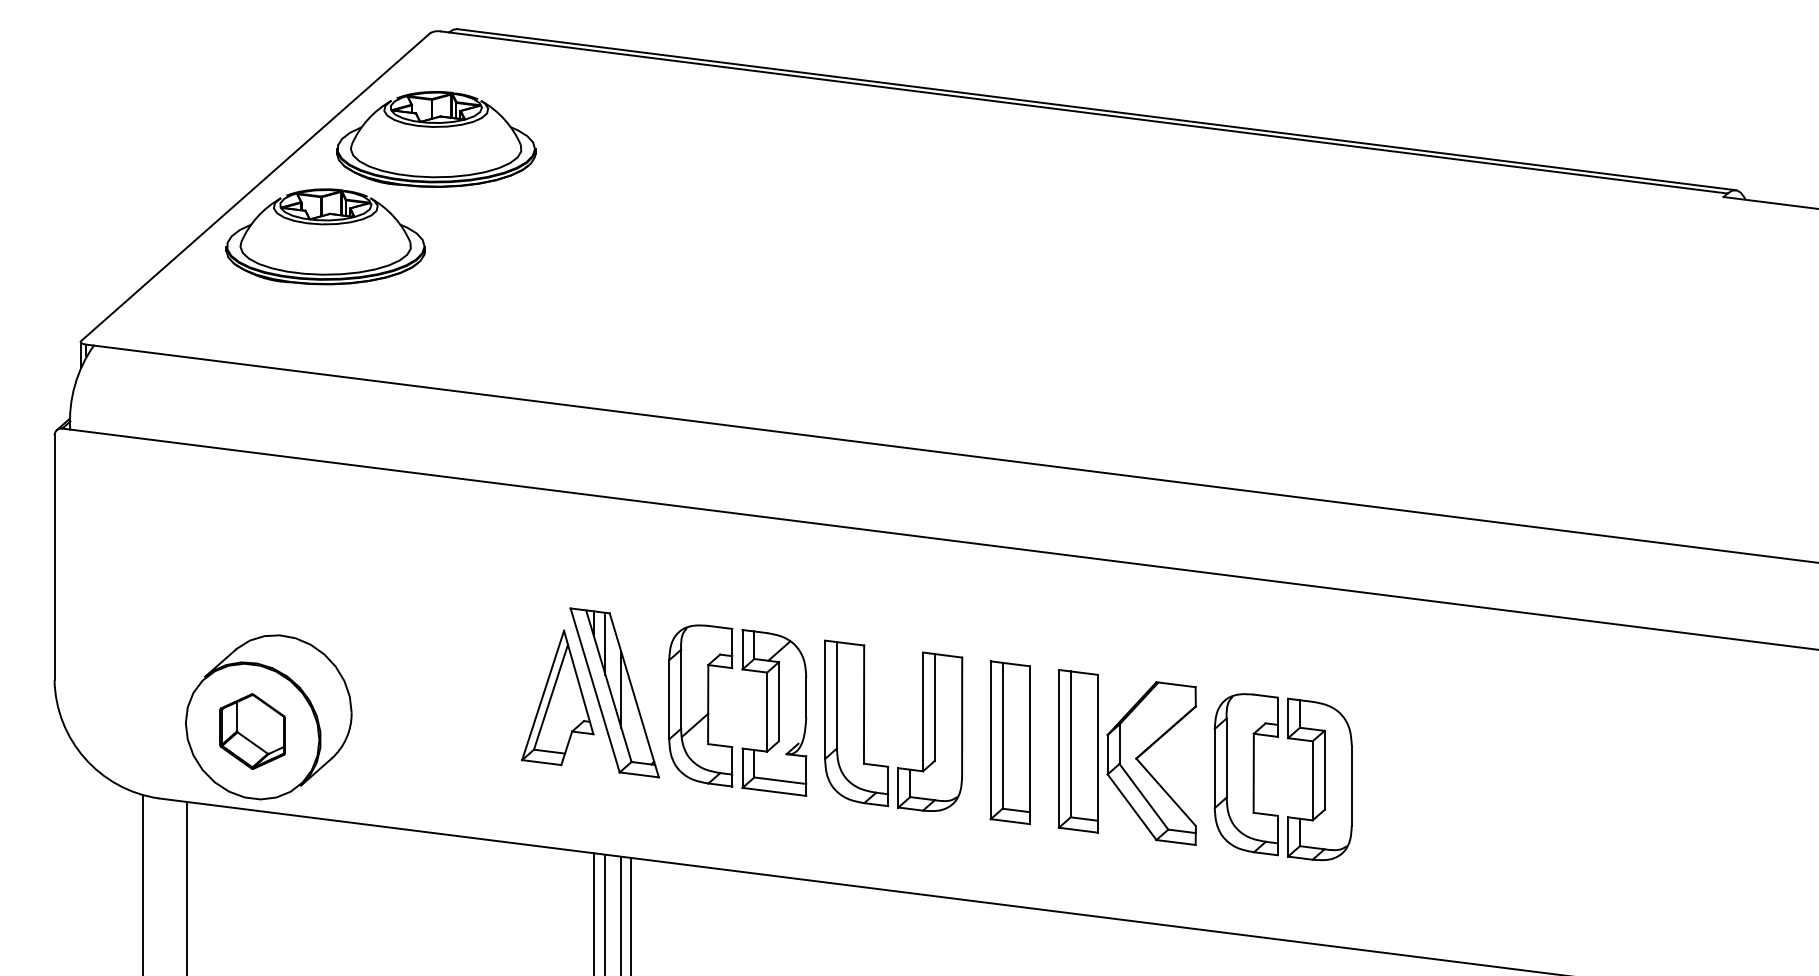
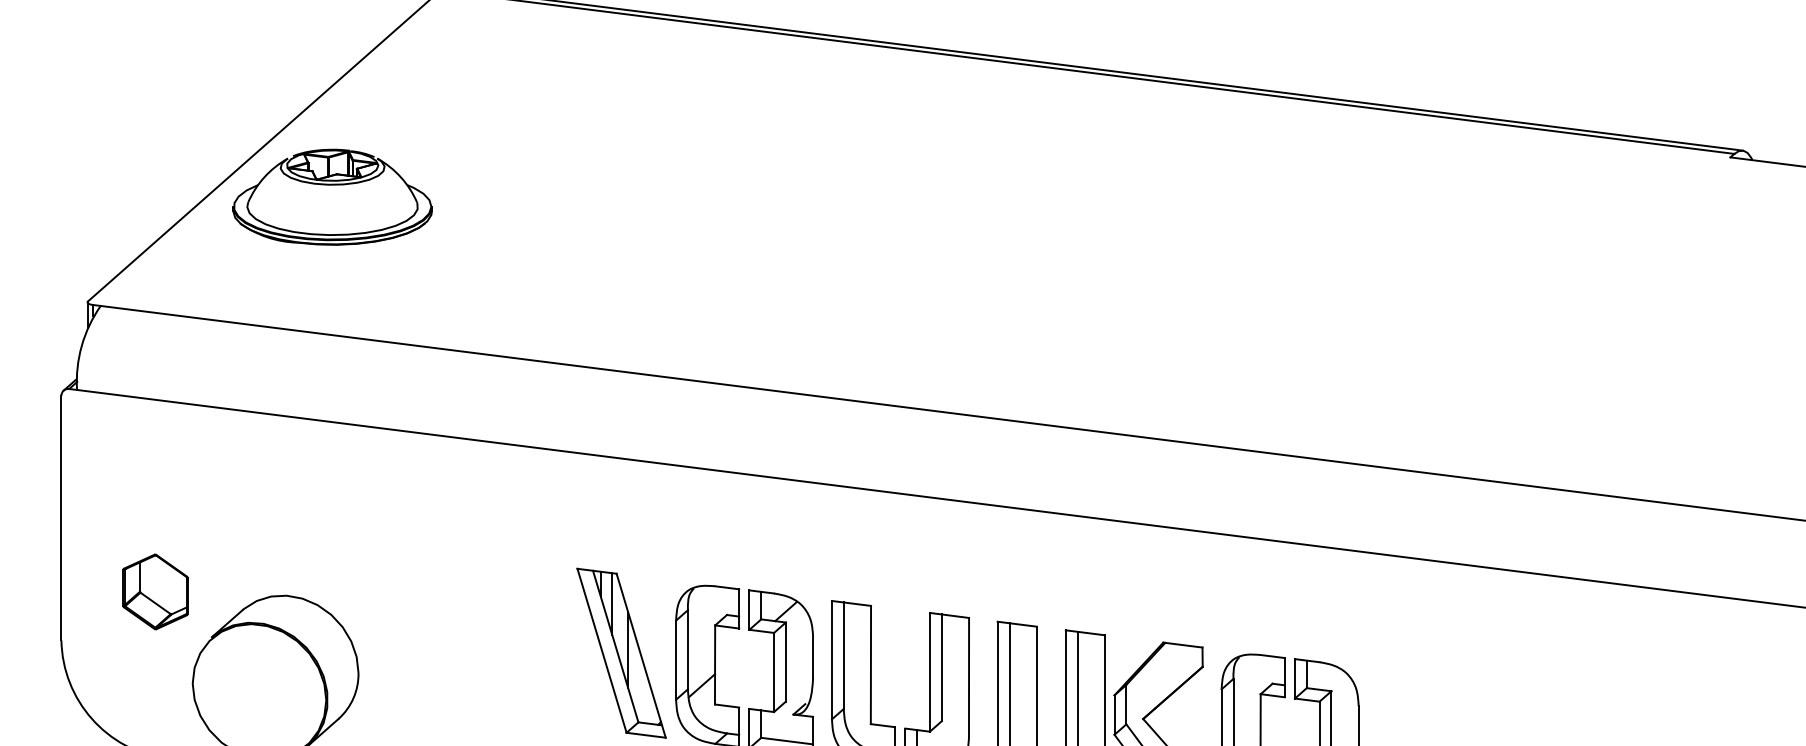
part: (436, 139) -> (443, 99), removed
part: (557, 697) -> (564, 657), removed
part: (252, 731) -> (155, 591), moved

